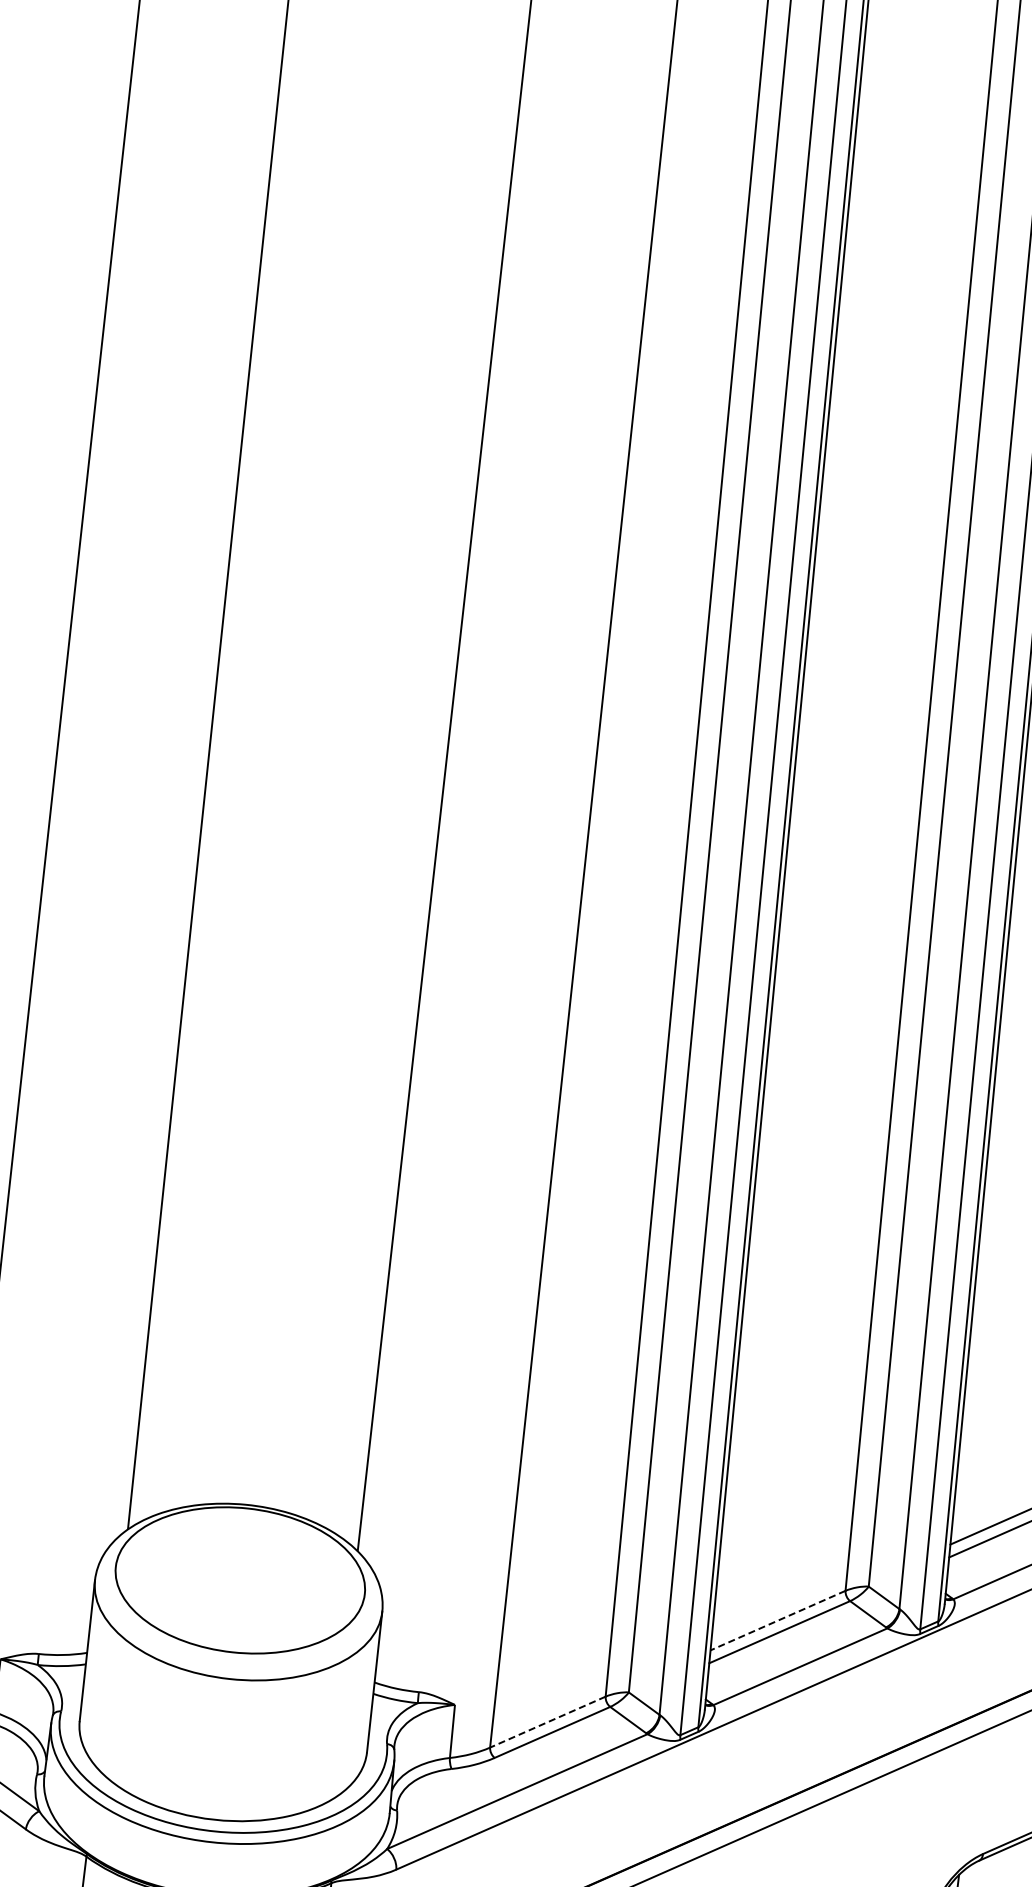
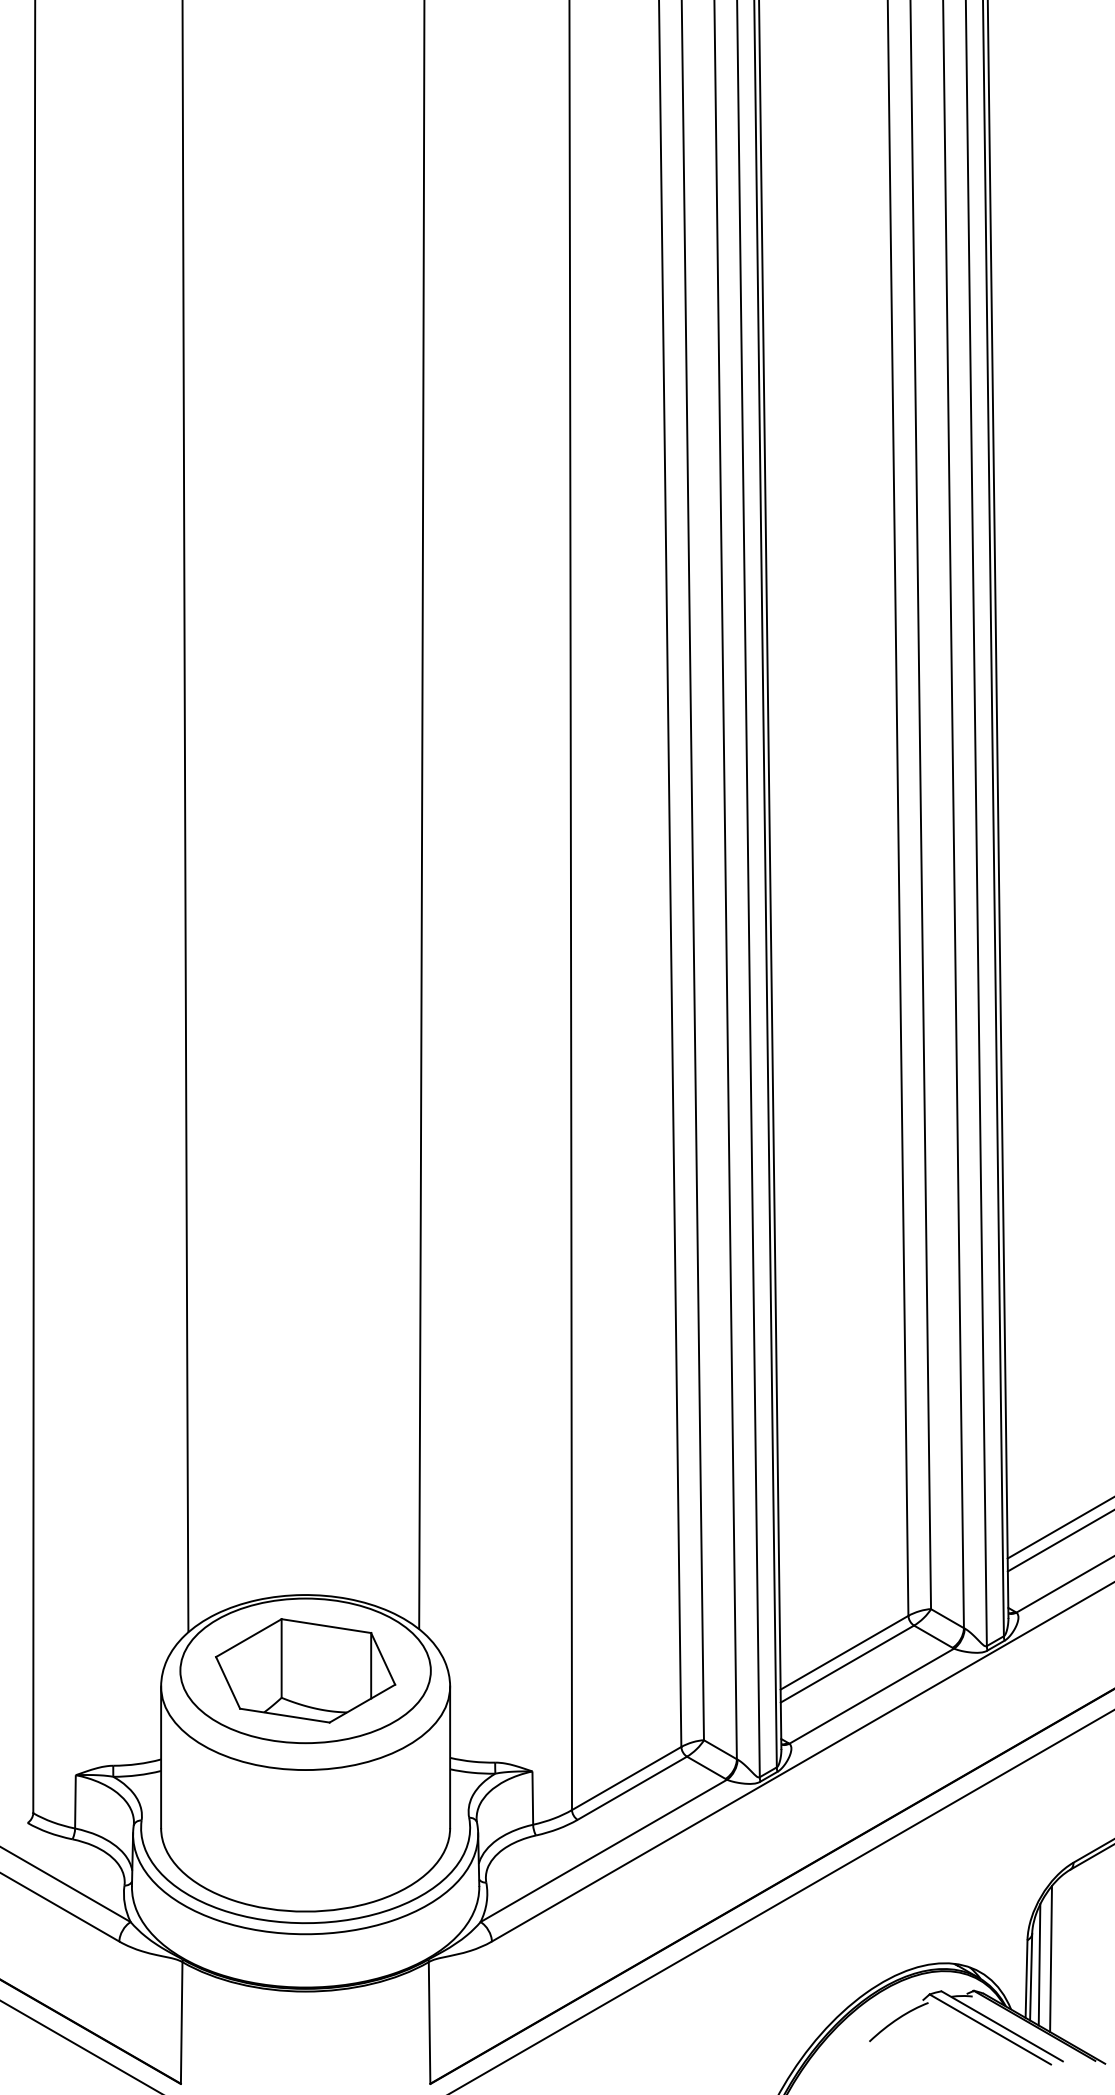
part: (240, 1580) -> (305, 1670), added
line: (778, 1620) -> (844, 1652), dashed -> solid
line: (547, 1722) -> (626, 1778), dashed -> solid

